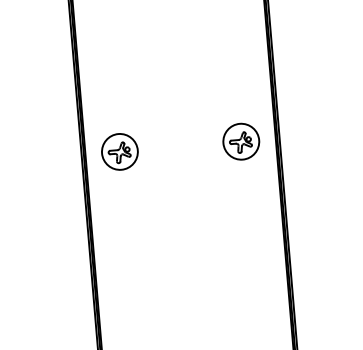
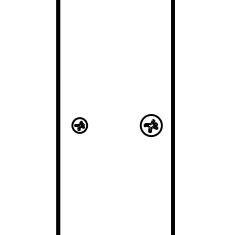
part: (119, 151) -> (79, 125), size x0.7

